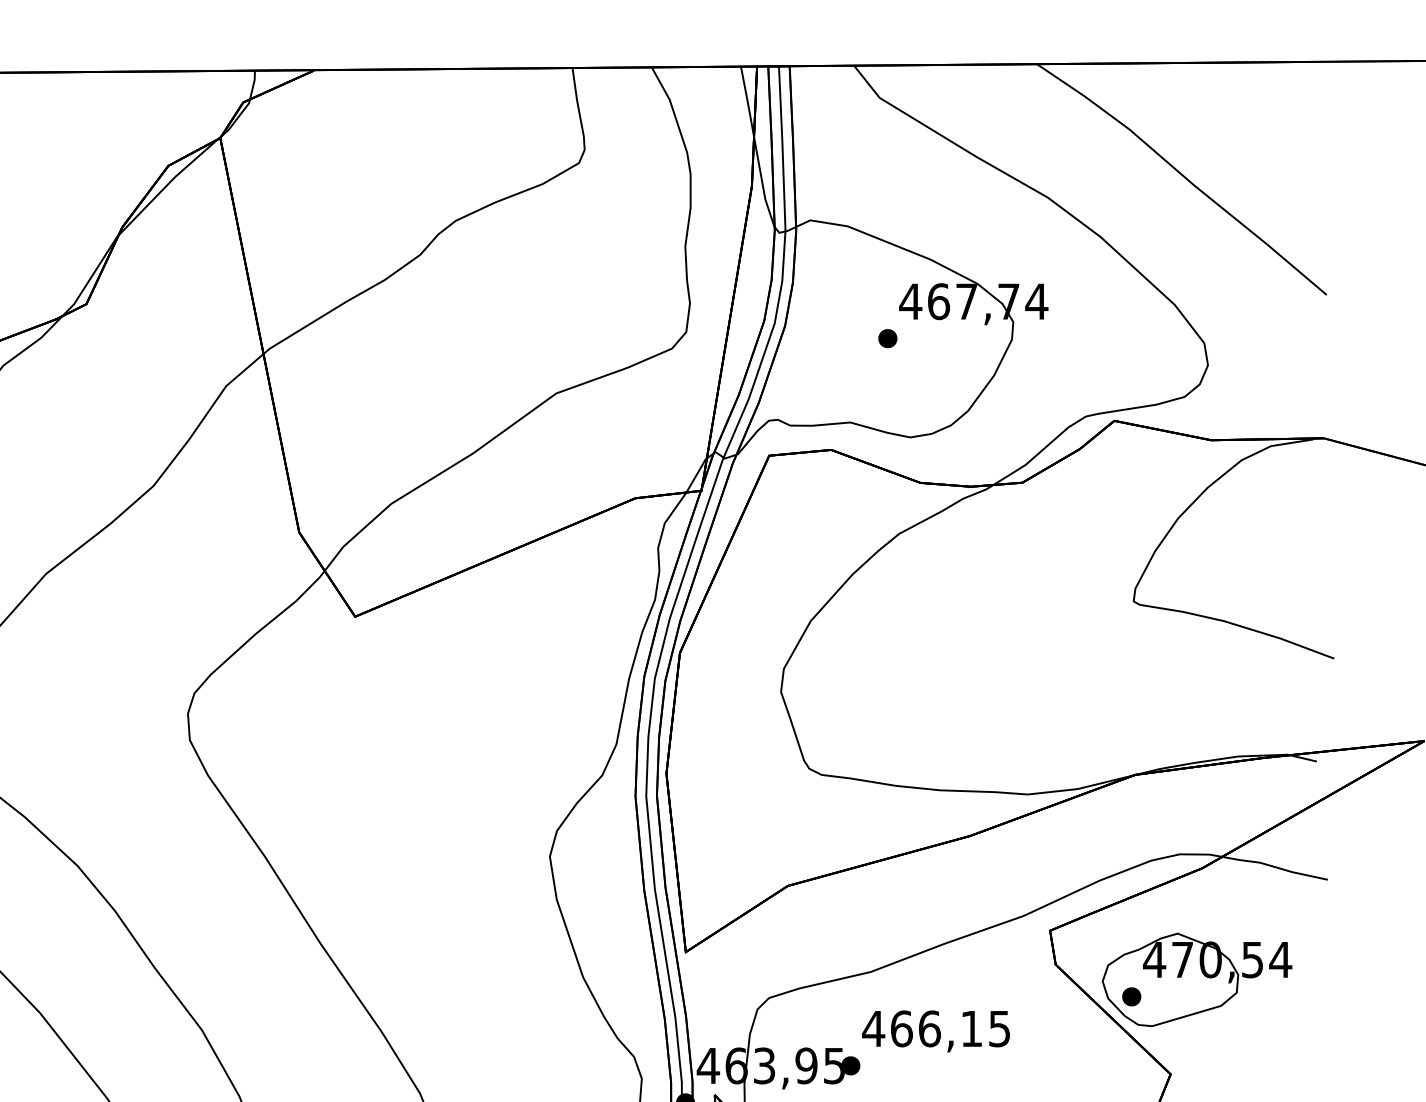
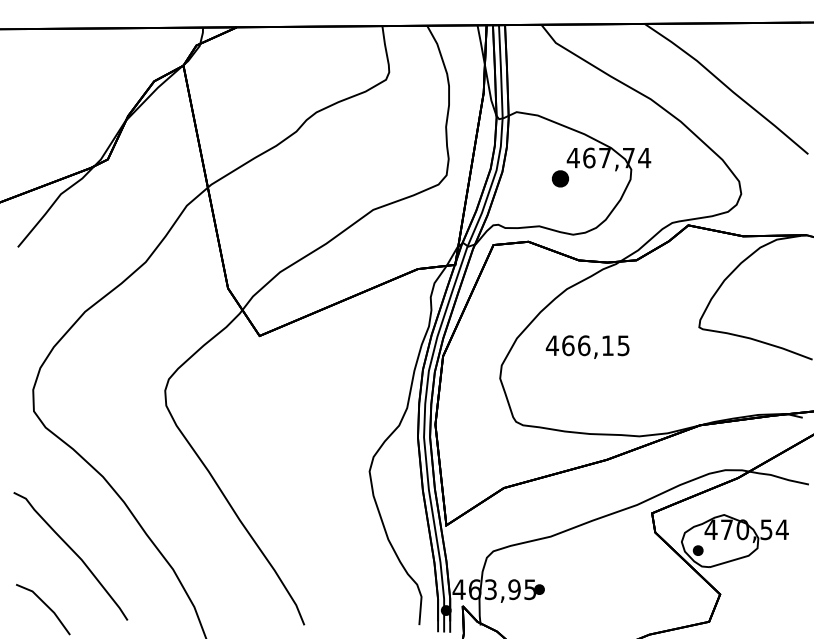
part: (887, 337) -> (560, 178), size x1.6
text: (935, 1030) -> (587, 346), moved

